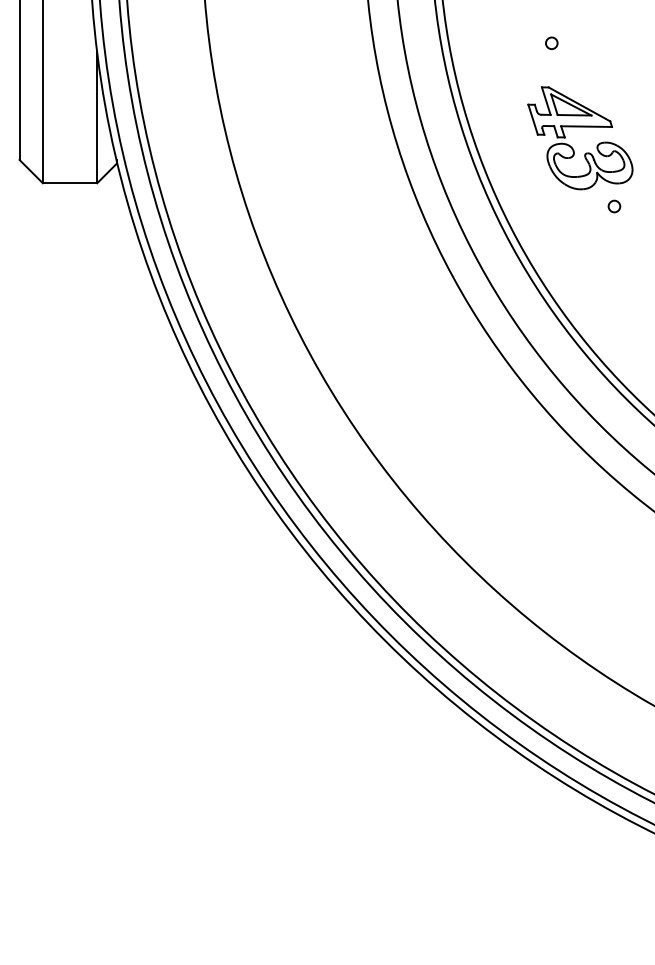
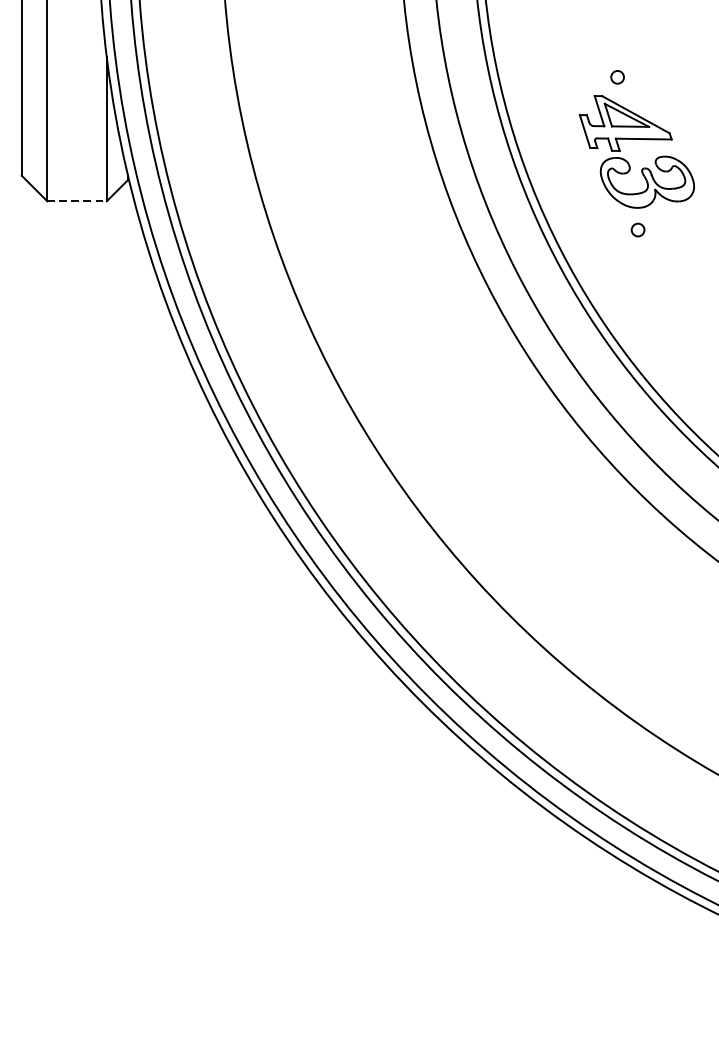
circle: (551, 42) -> (617, 76), moved
line: (70, 183) -> (77, 201), solid -> dashed
circle: (614, 206) -> (638, 230), moved

